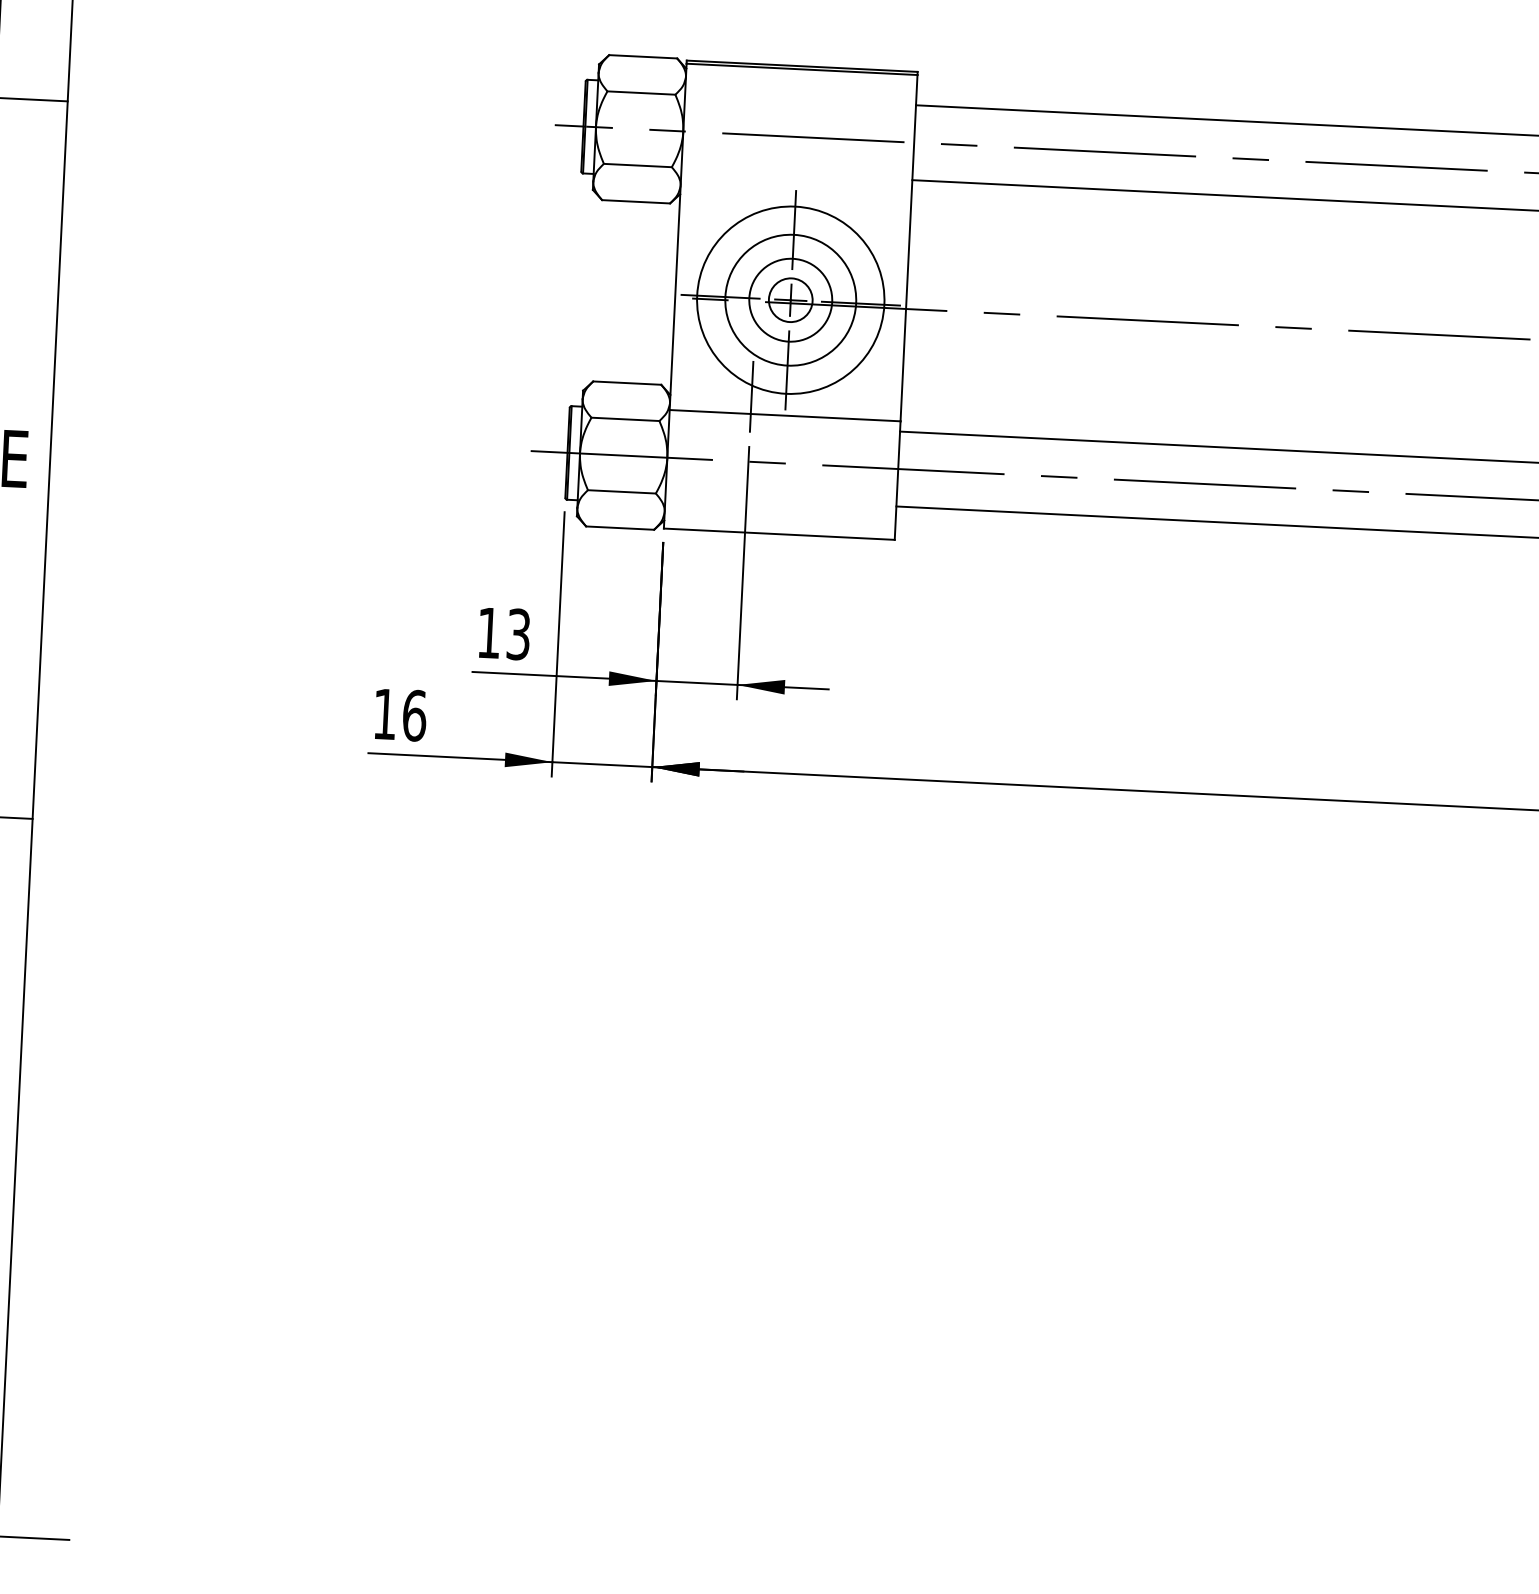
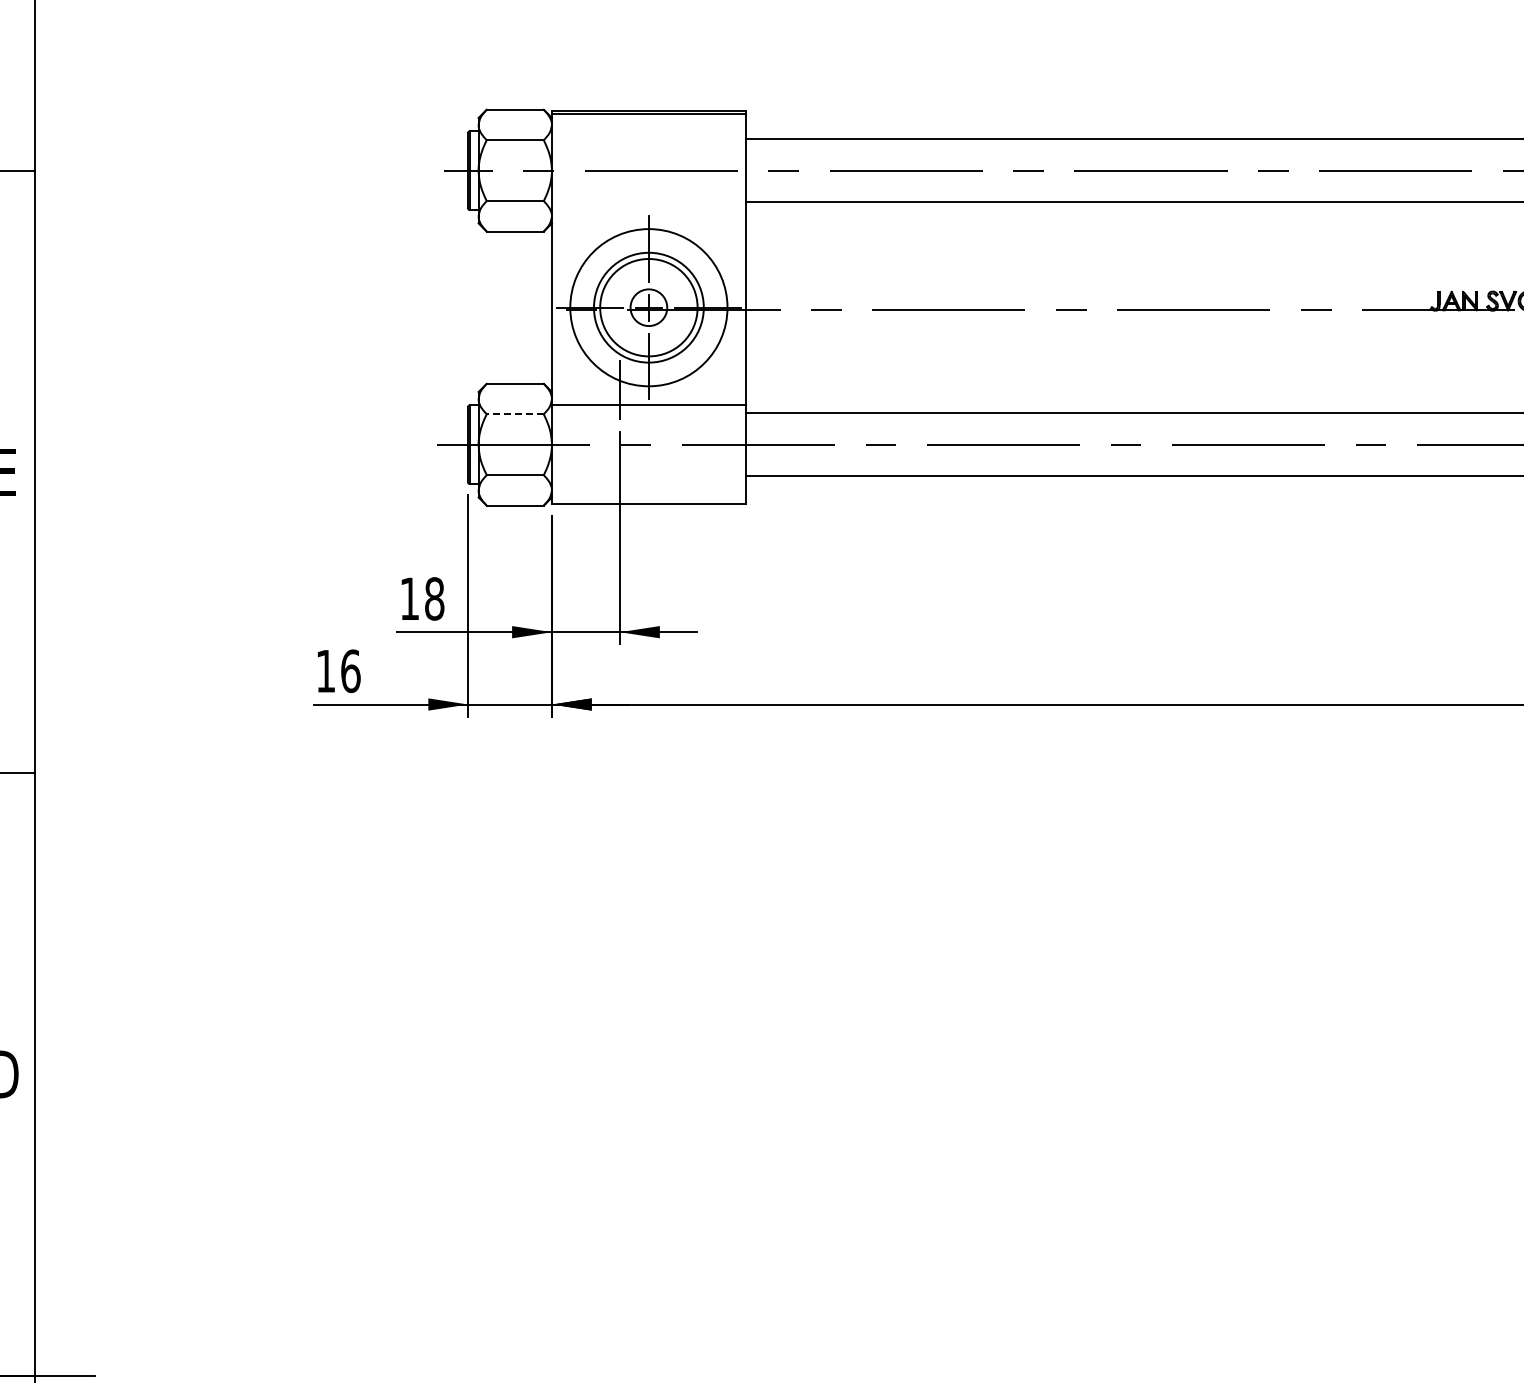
circle: (790, 299) -> (648, 307), size x1.4
line: (625, 419) -> (515, 414), solid -> dashed
text: (518, 633) -> (434, 598), 13 -> 18

